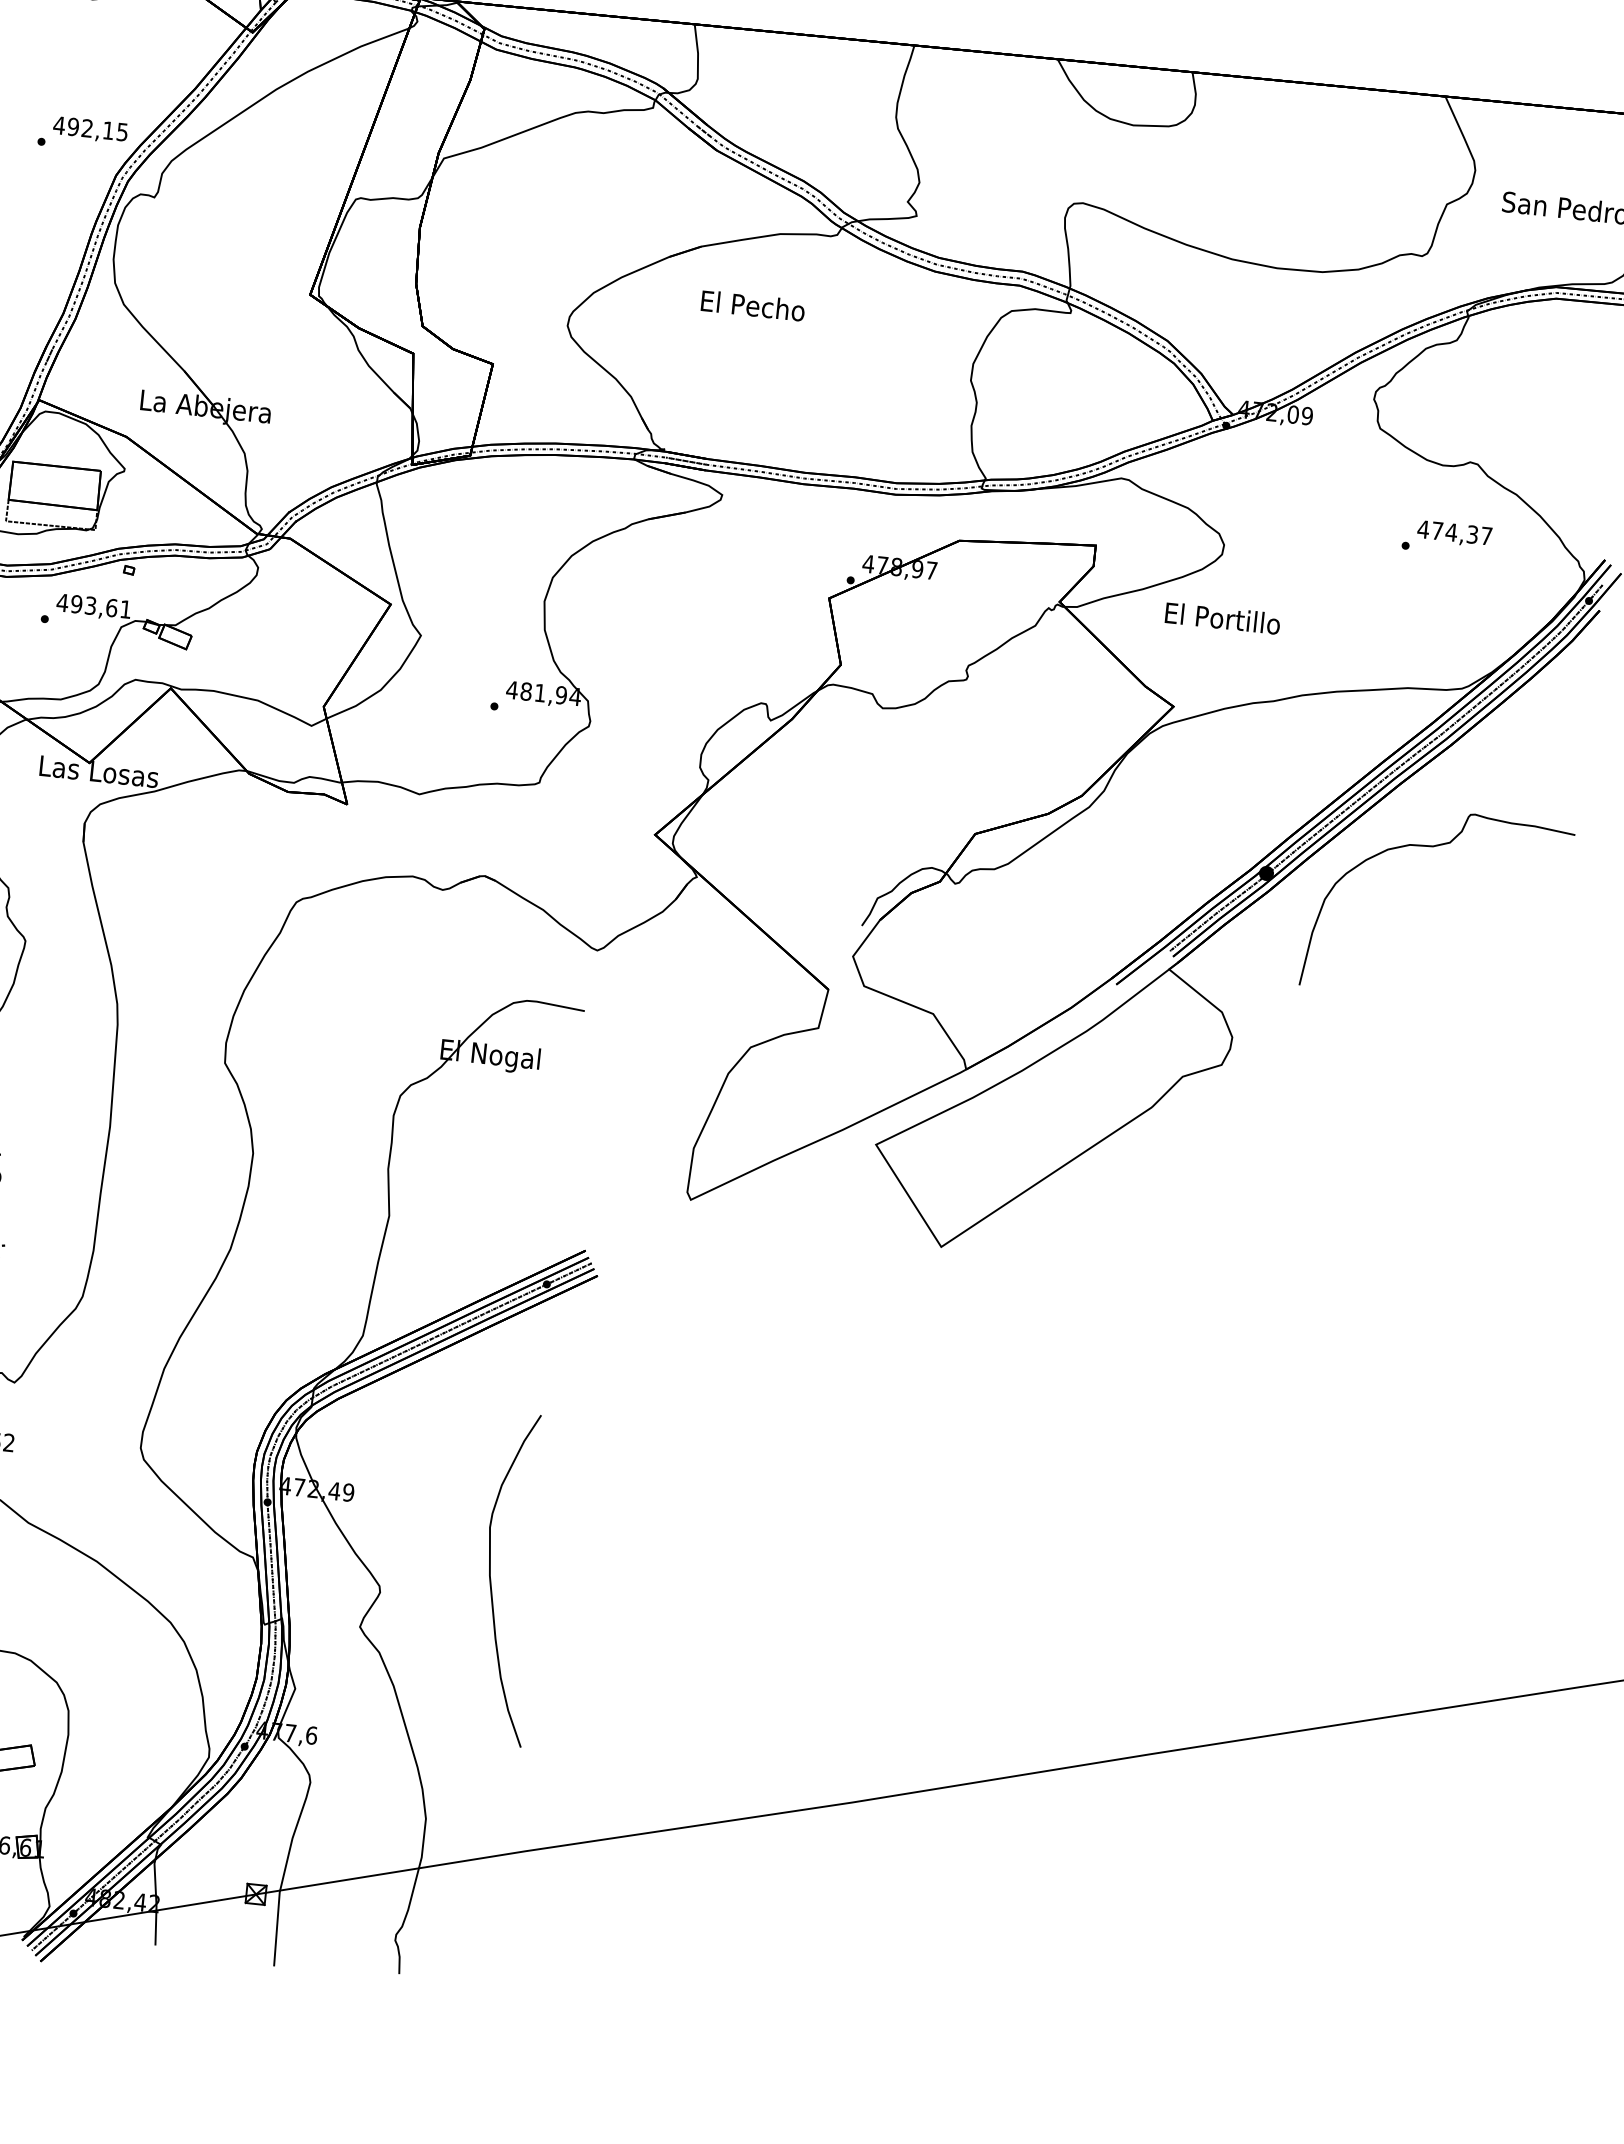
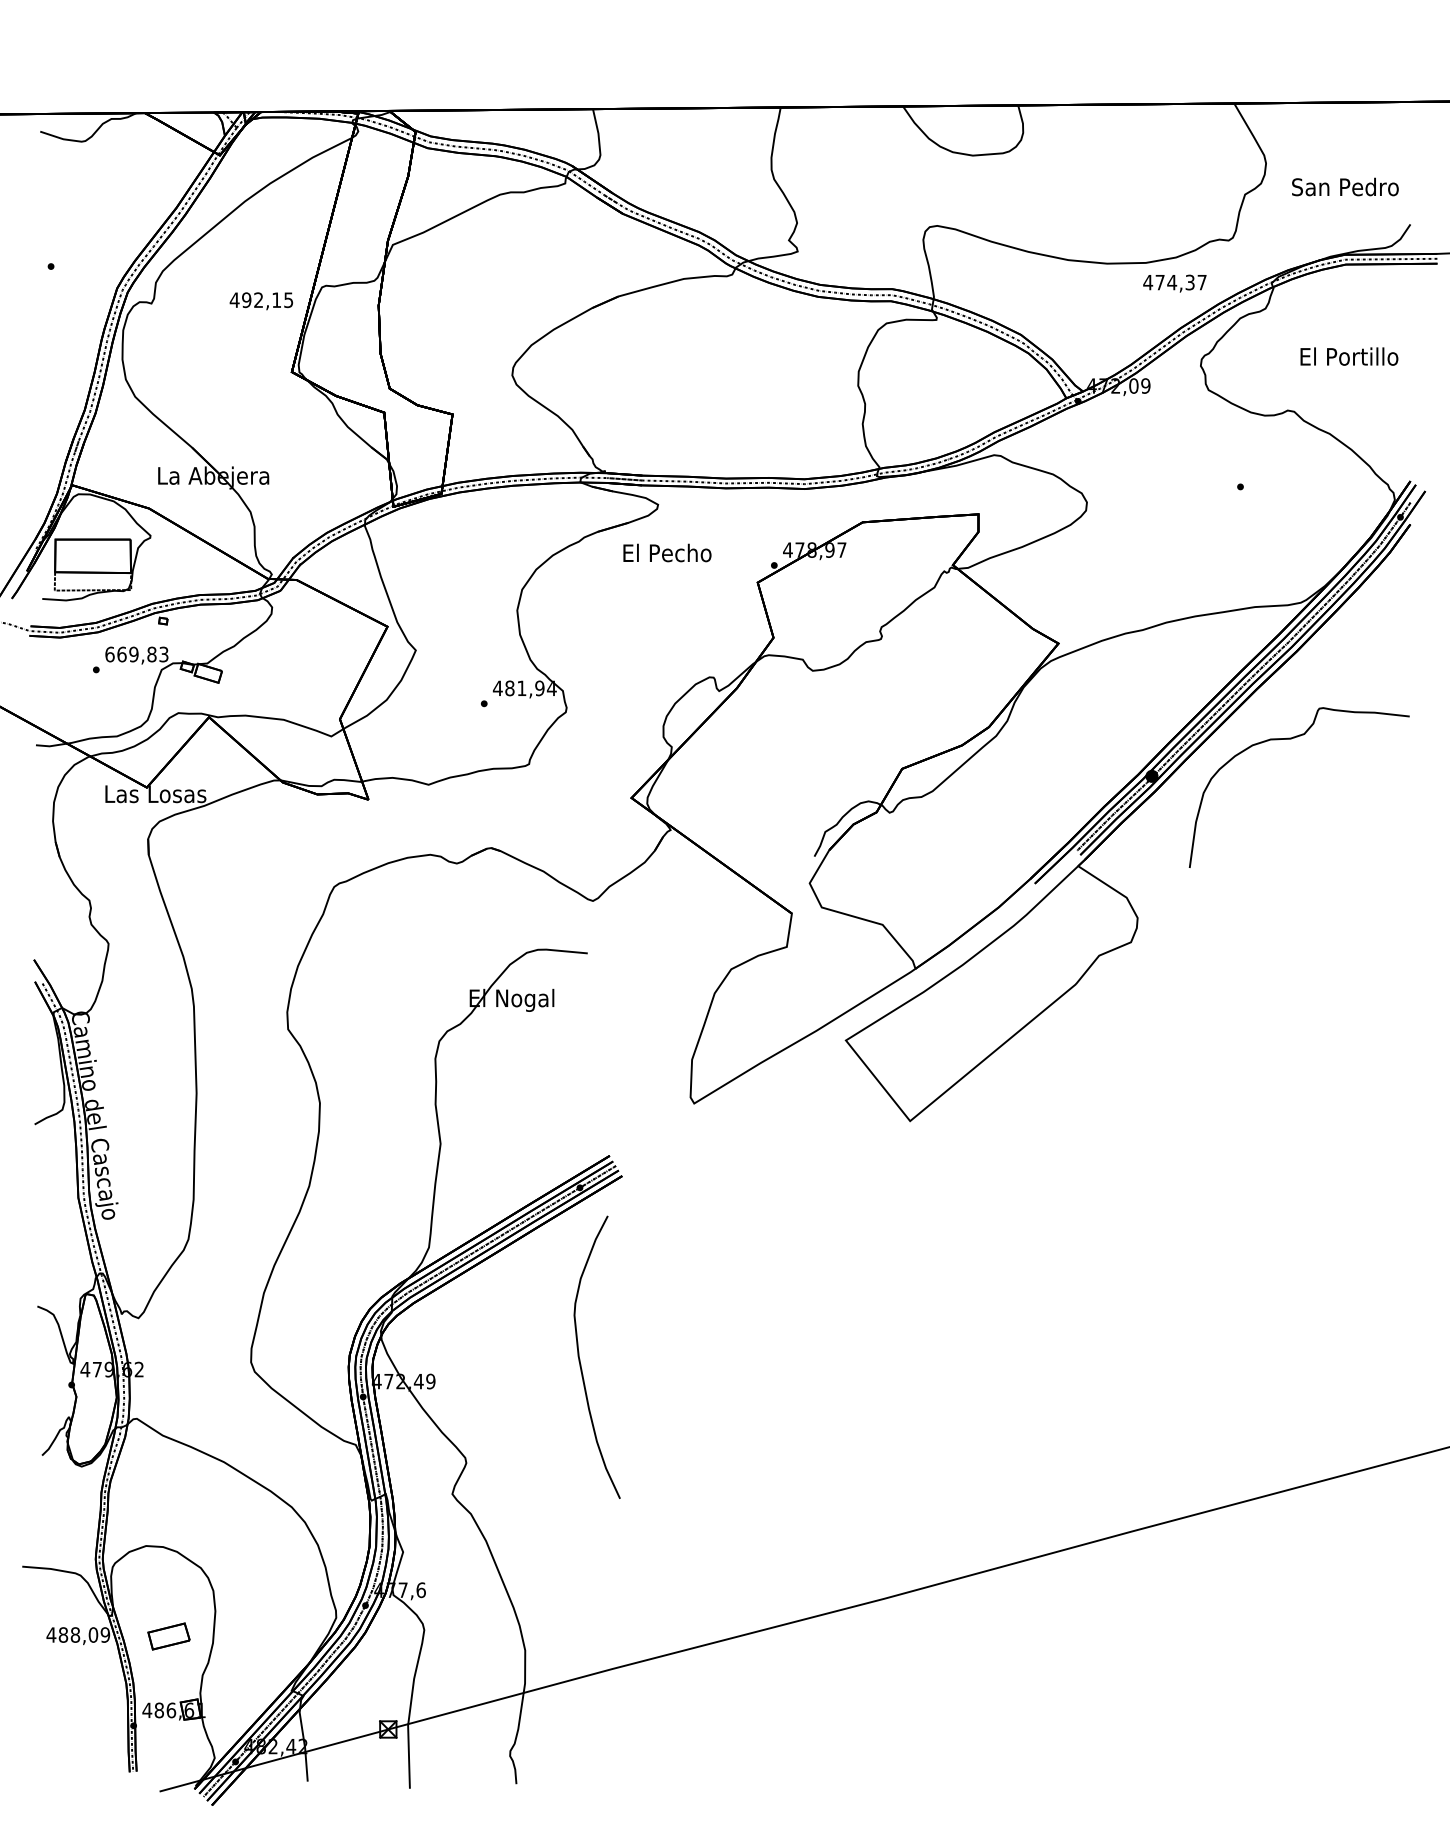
text: (89, 130) -> (260, 301), moved
text: (753, 305) -> (667, 552), moved
text: (1454, 533) -> (1174, 283), moved
text: (93, 606) -> (136, 654), 493,61 -> 669,83
text: (1222, 618) -> (1349, 356), moved
curve: (491, 1579) -> (580, 1359), moved

